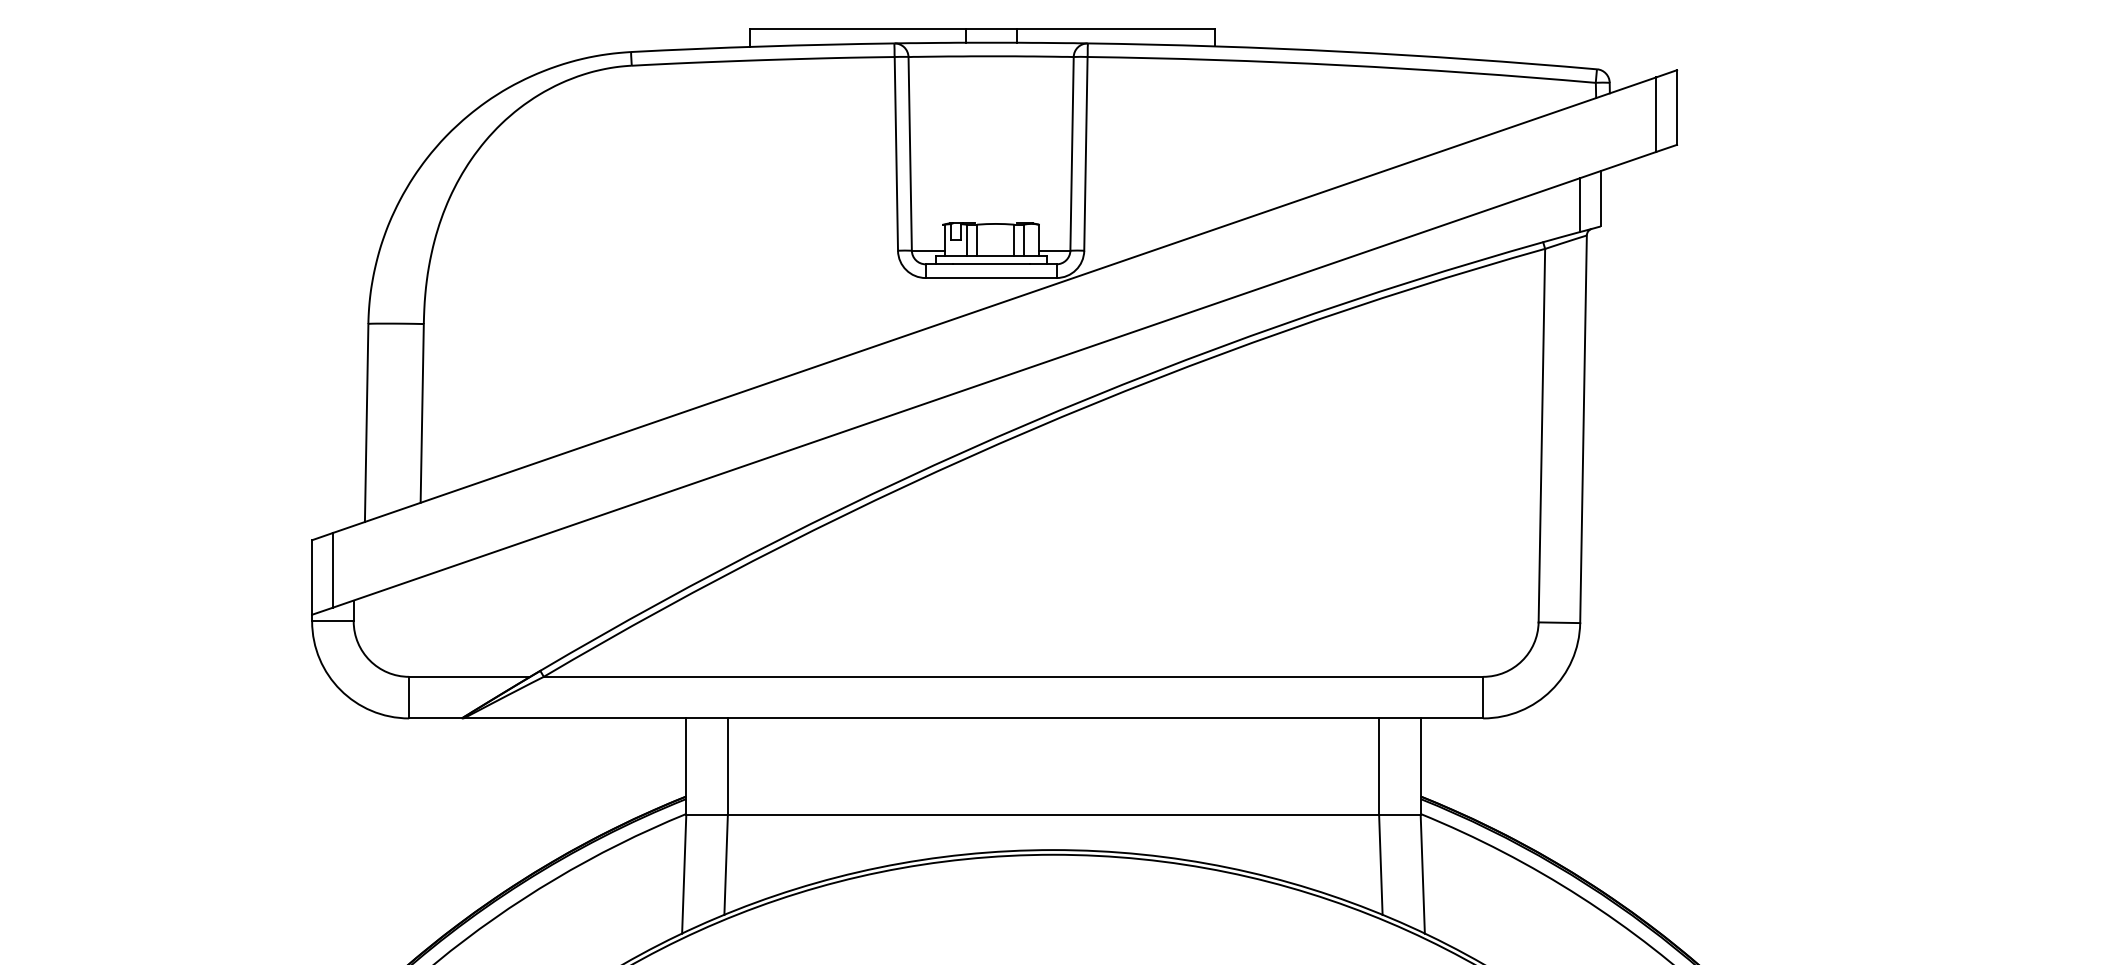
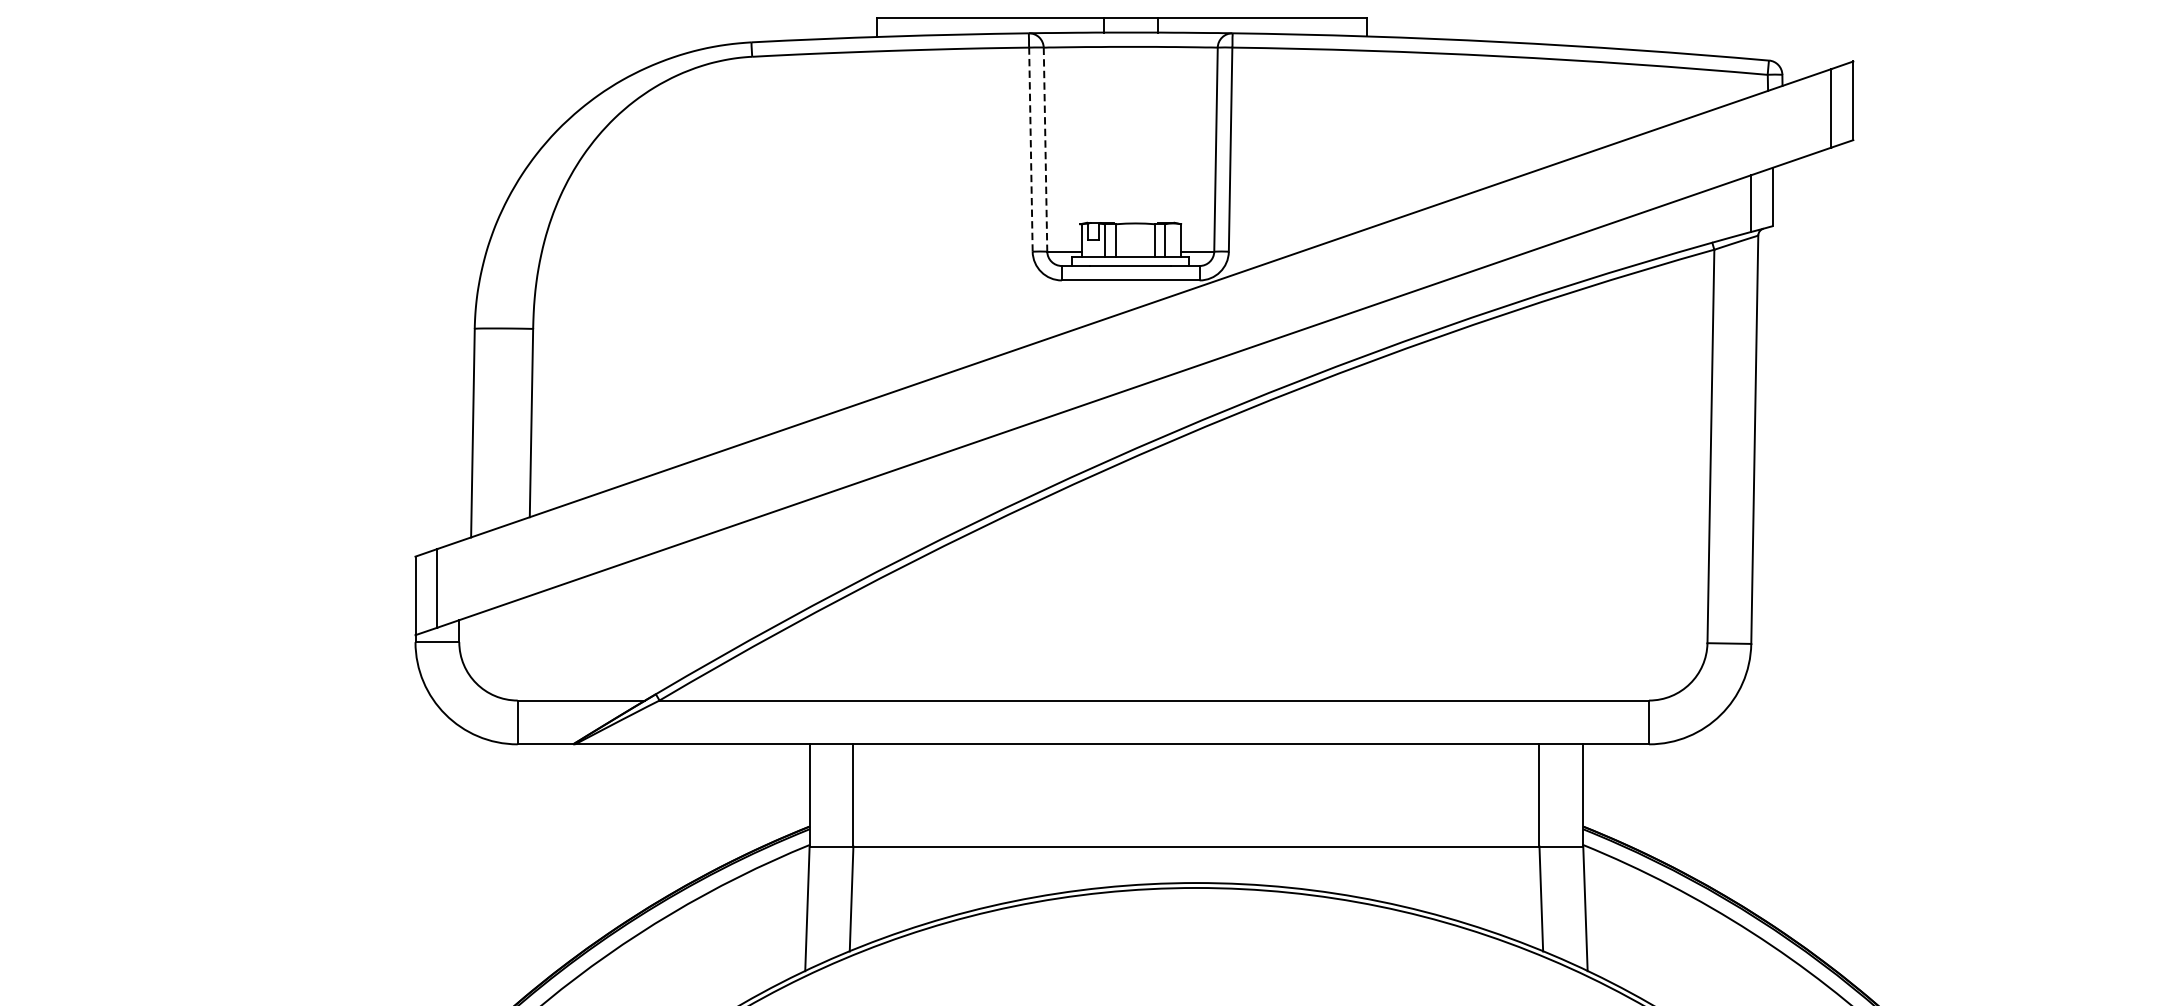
line: (896, 153) -> (1031, 149), solid -> dashed
line: (910, 153) -> (1045, 149), solid -> dashed

